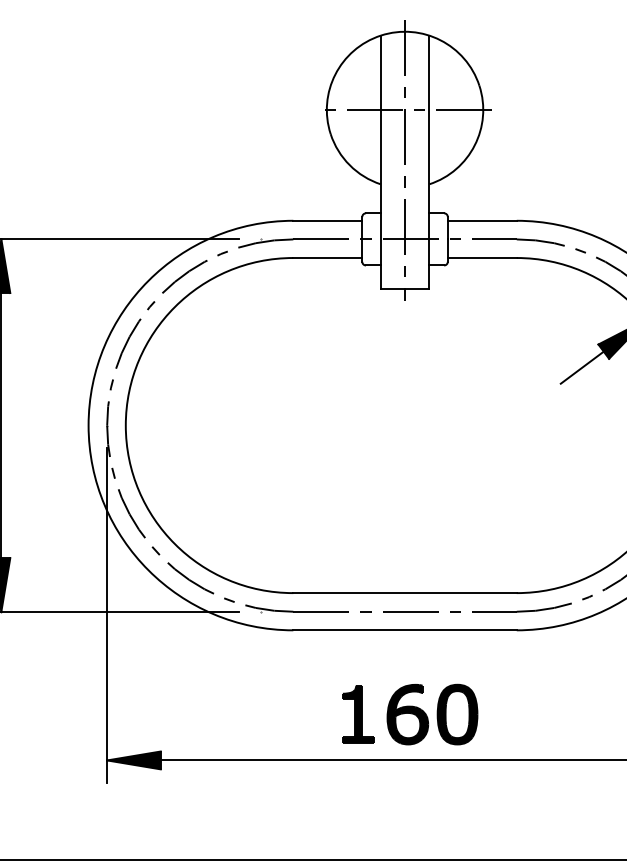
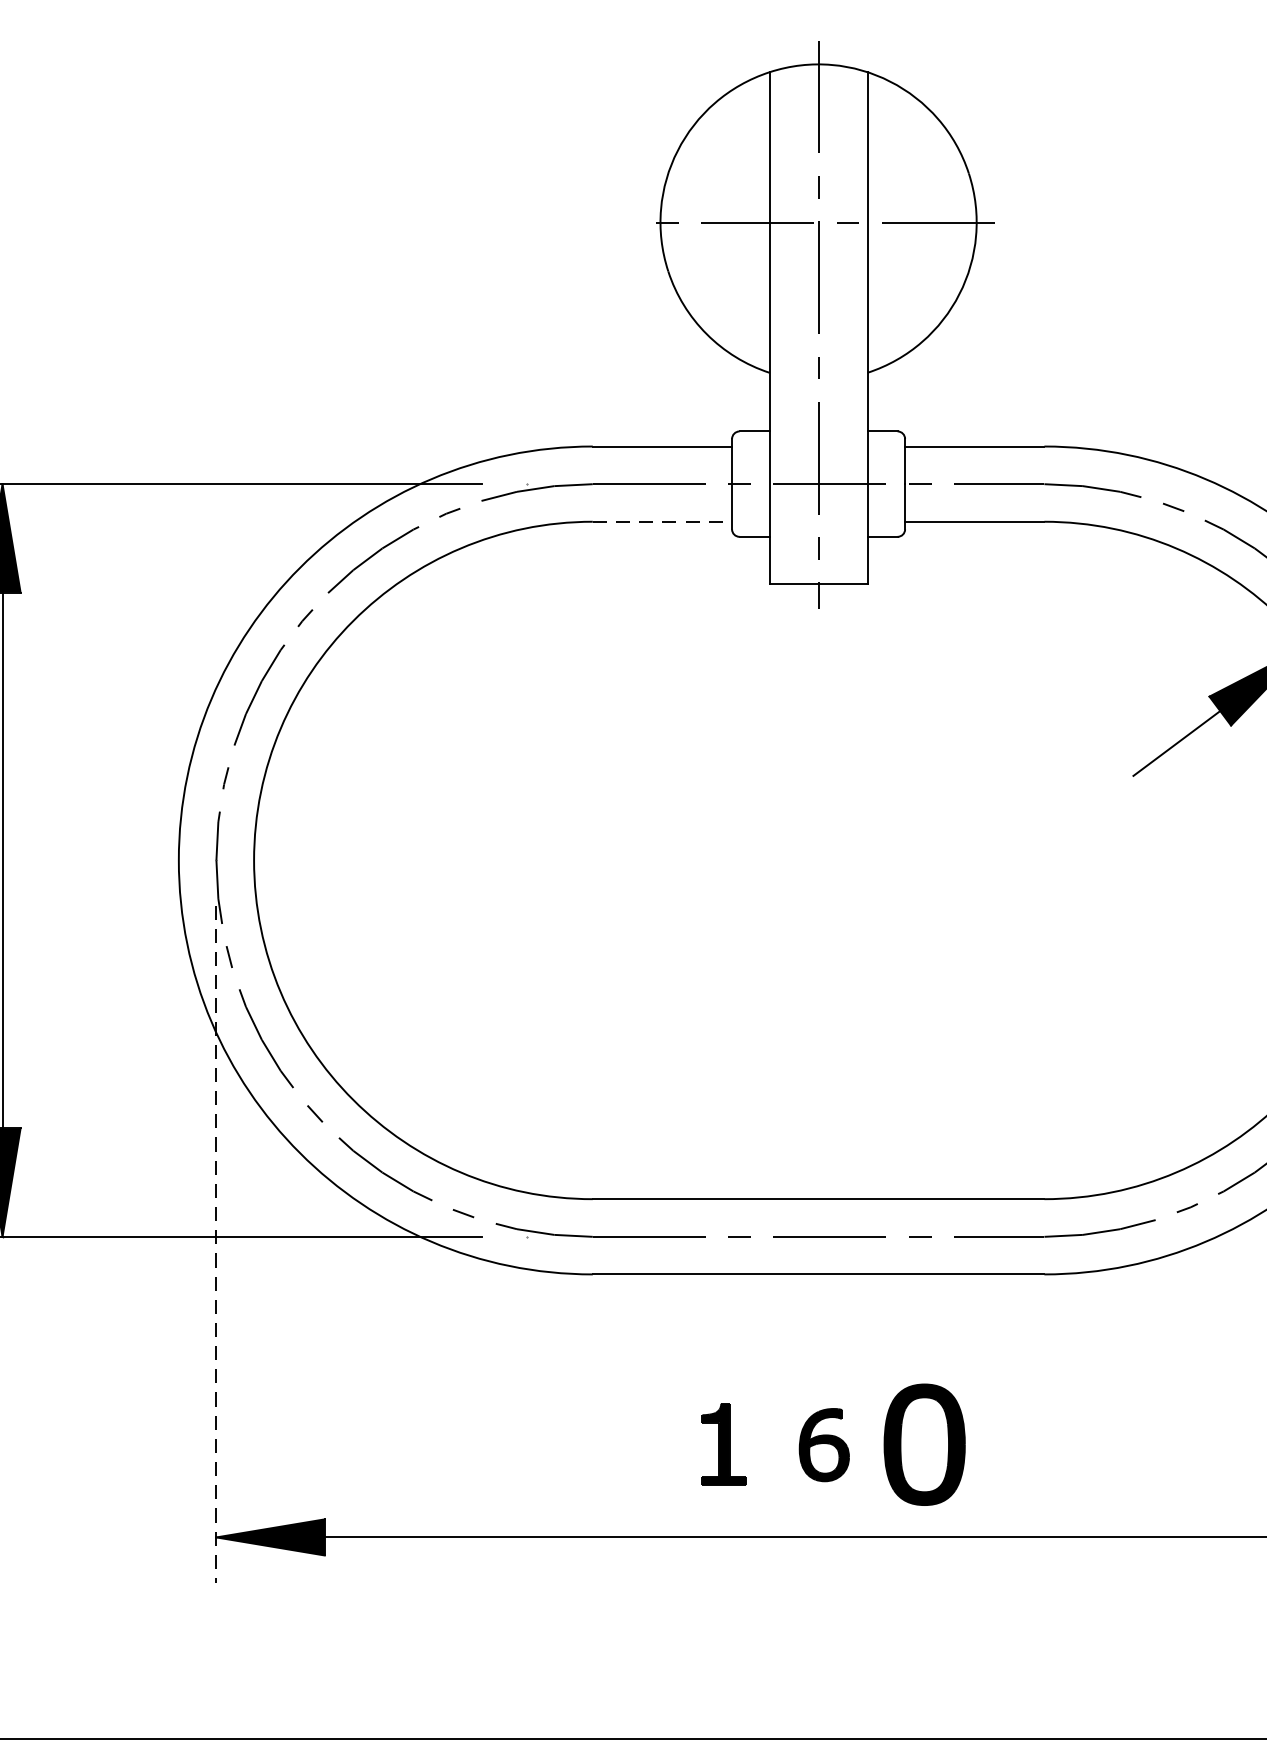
line: (328, 258) -> (663, 522), solid -> dashed
line: (107, 615) -> (217, 1244), solid -> dashed
part: (358, 714) -> (724, 1444), size x0.7
part: (407, 714) -> (823, 1444), size x0.6

